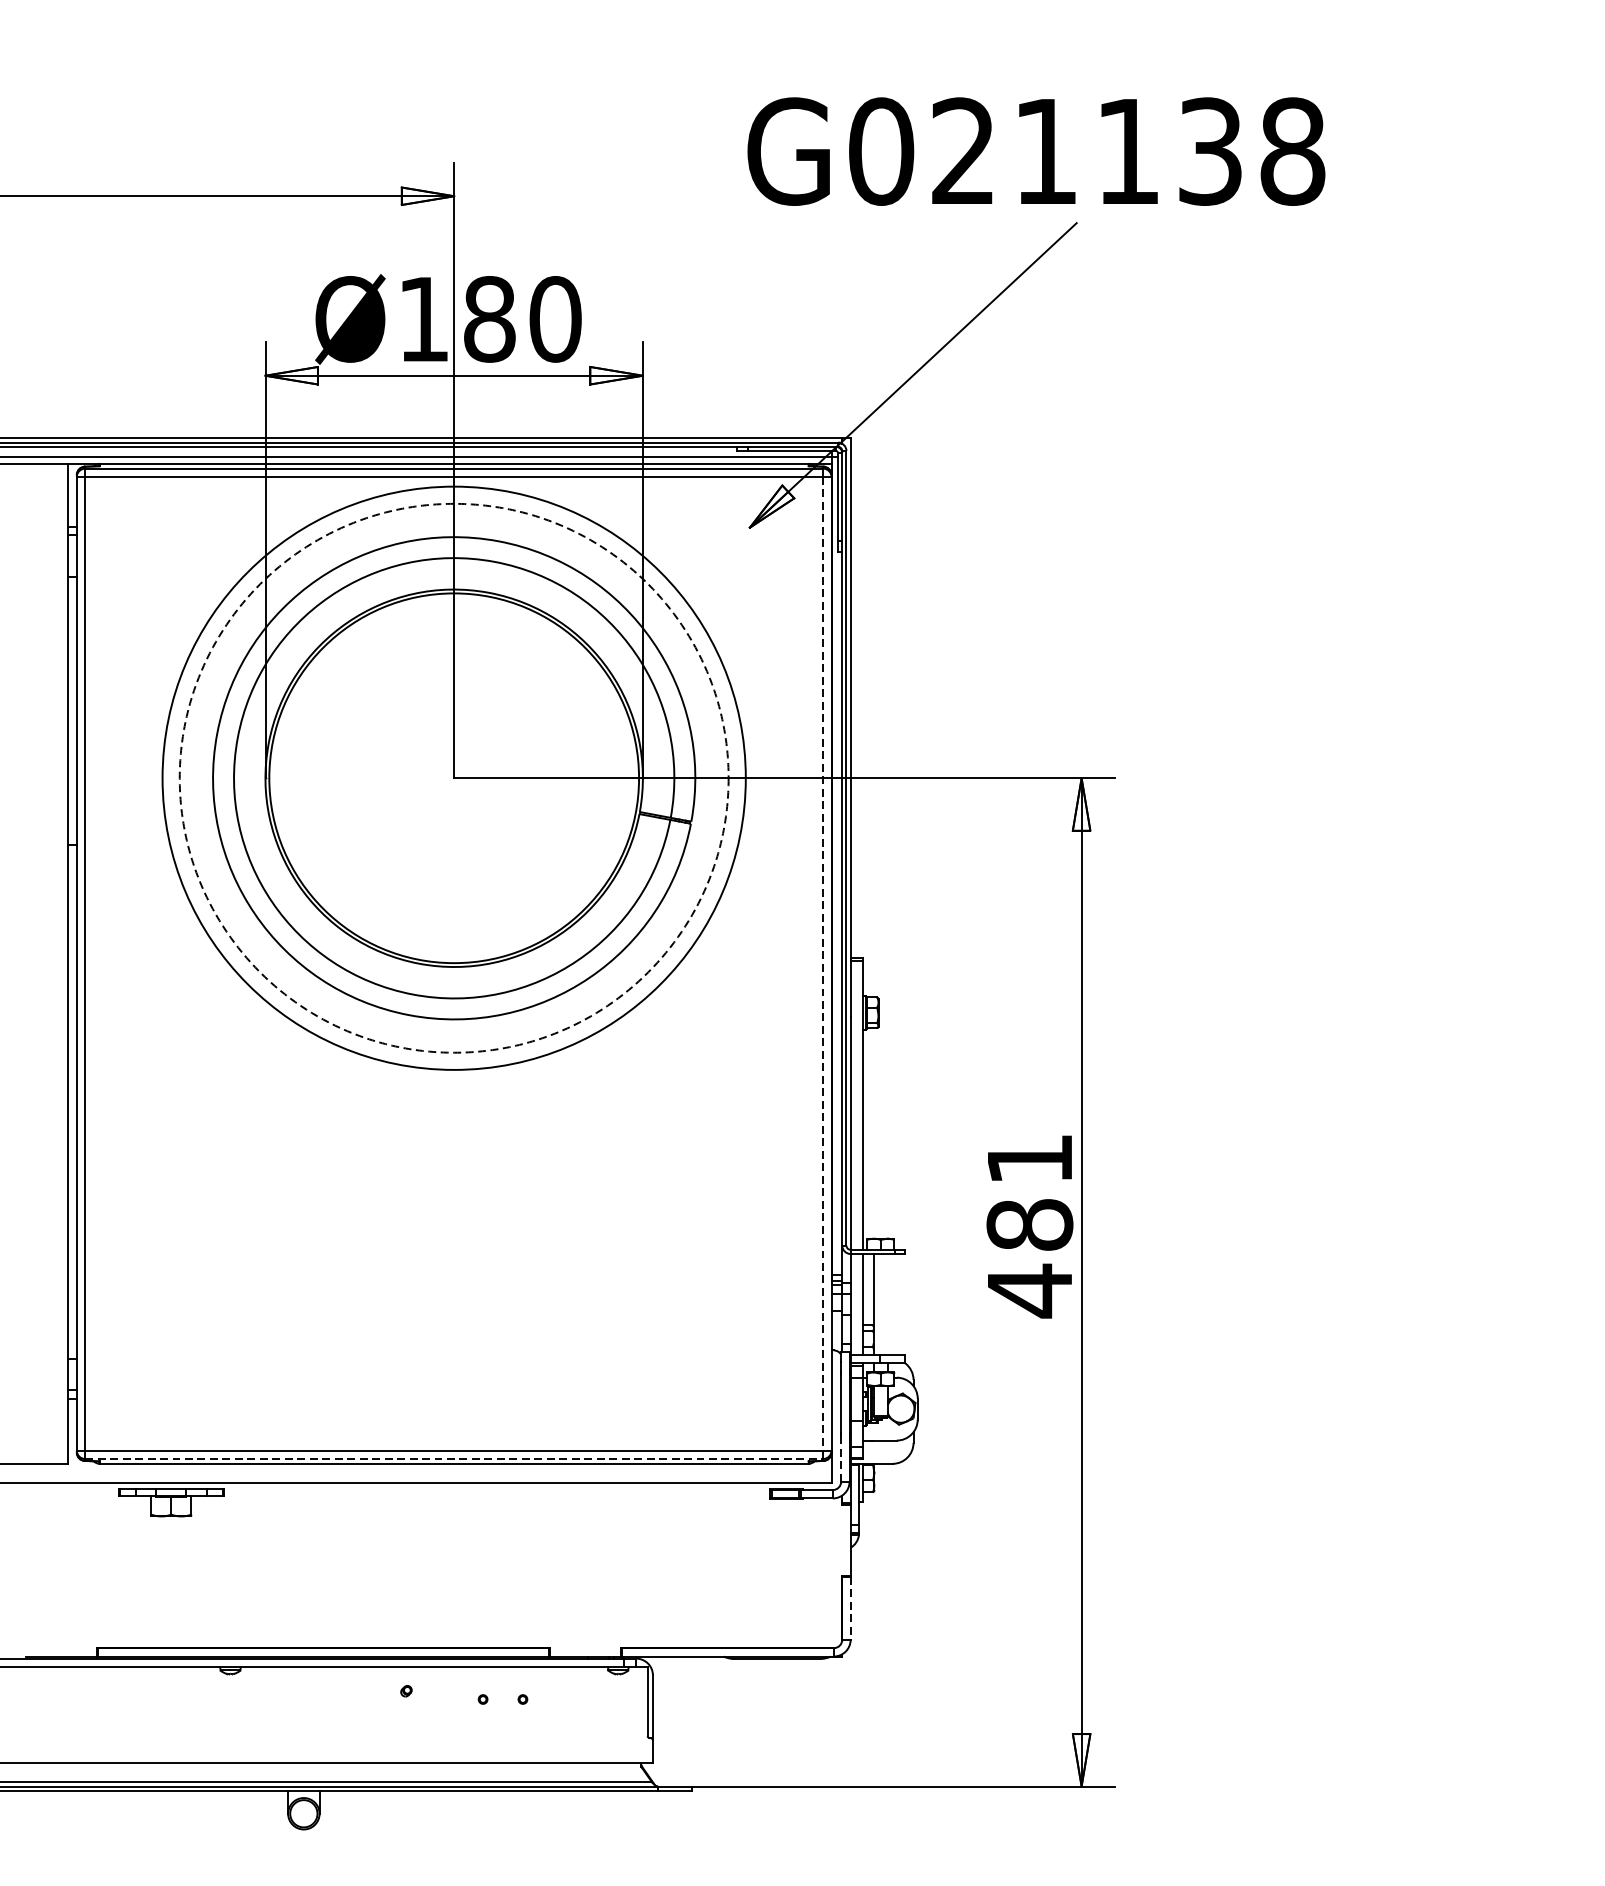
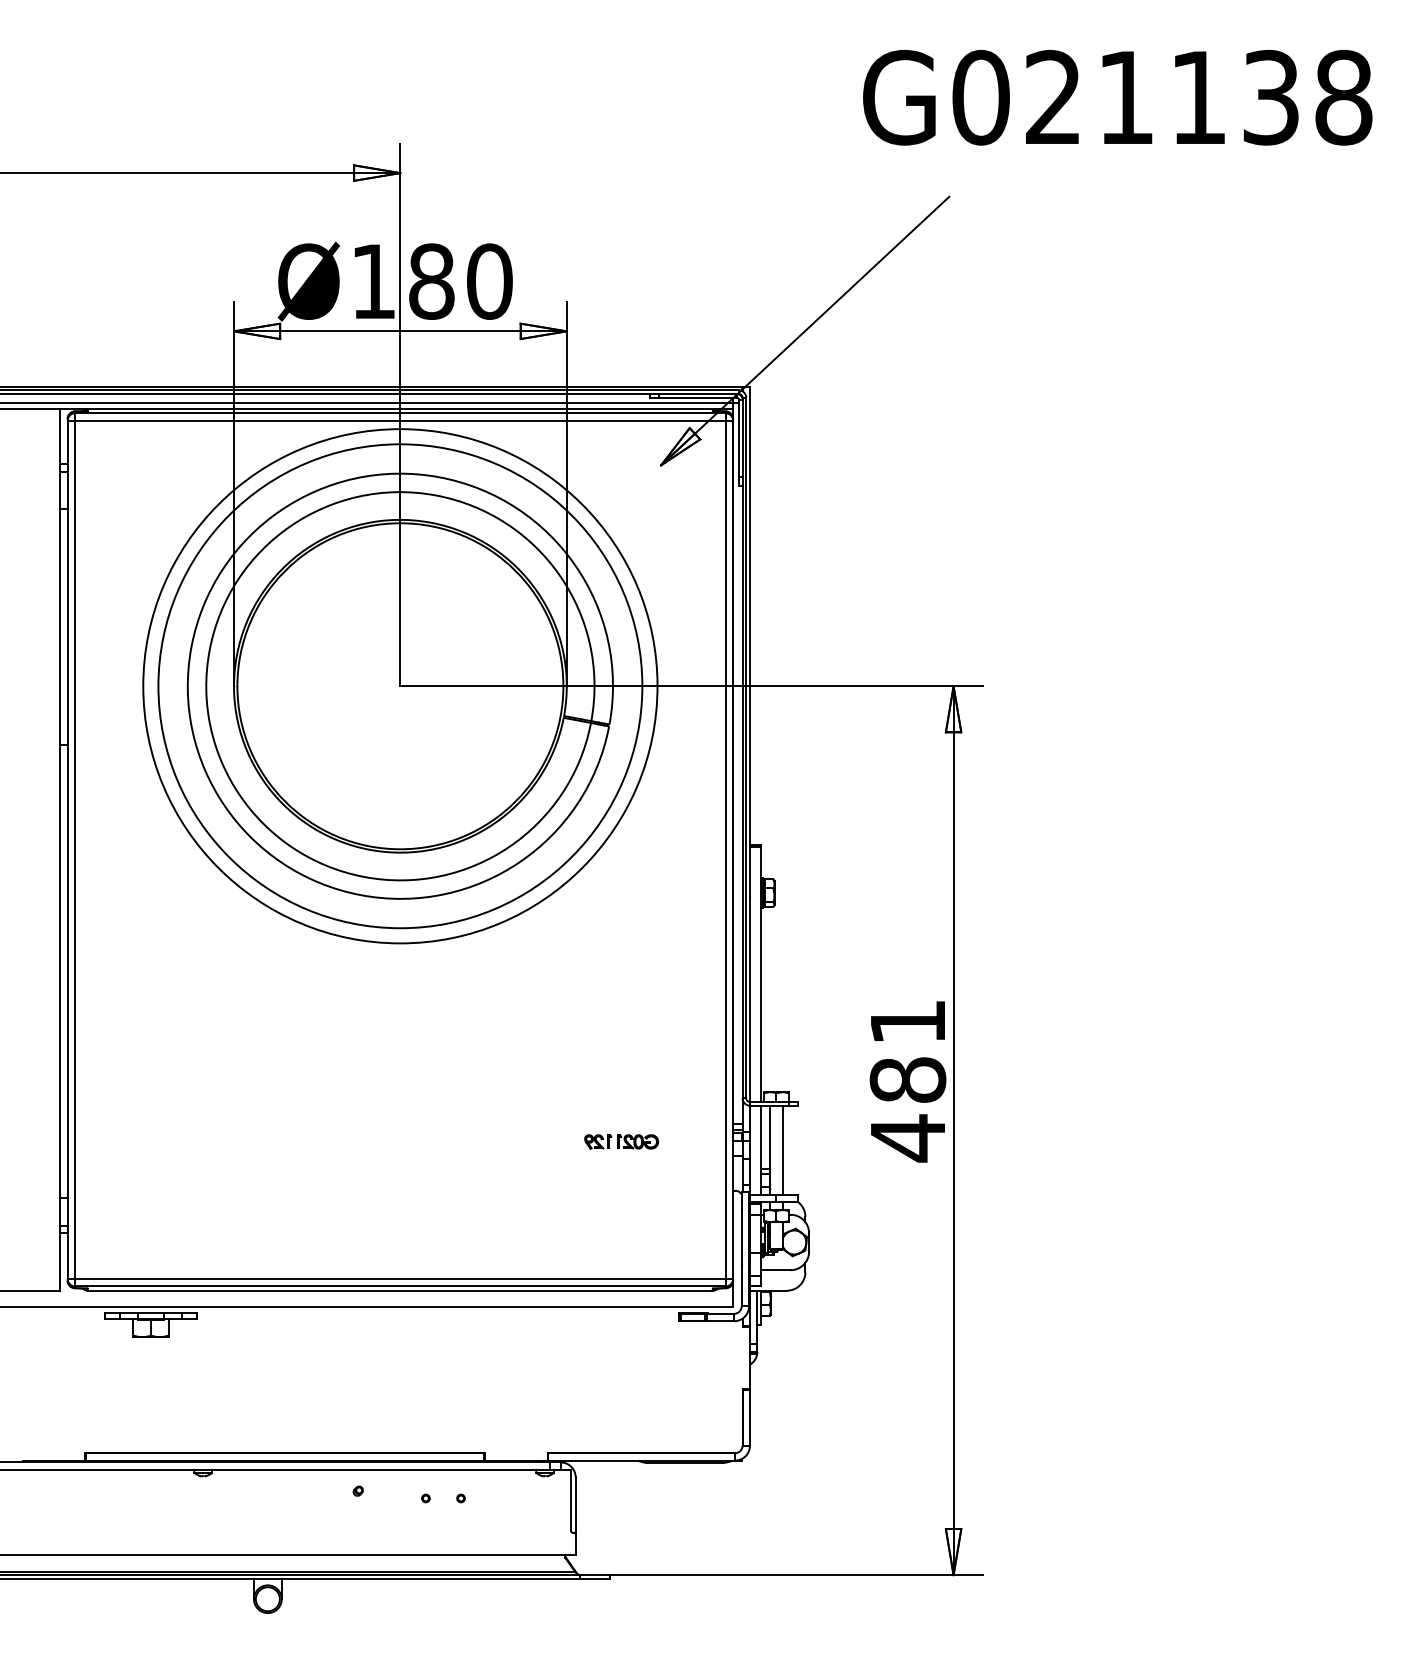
text: (1036, 151) -> (1117, 97), moved
circle: (454, 778) -> (400, 686), dashed -> solid
line: (822, 964) -> (725, 850), dashed -> solid
part: (704, 1294) -> (621, 1141), added
line: (887, 1303) -> (782, 1149), added
line: (454, 1459) -> (400, 1286), dashed -> solid
line: (841, 1459) -> (741, 1286), dashed -> solid
line: (850, 1608) -> (749, 1418), dashed -> solid

